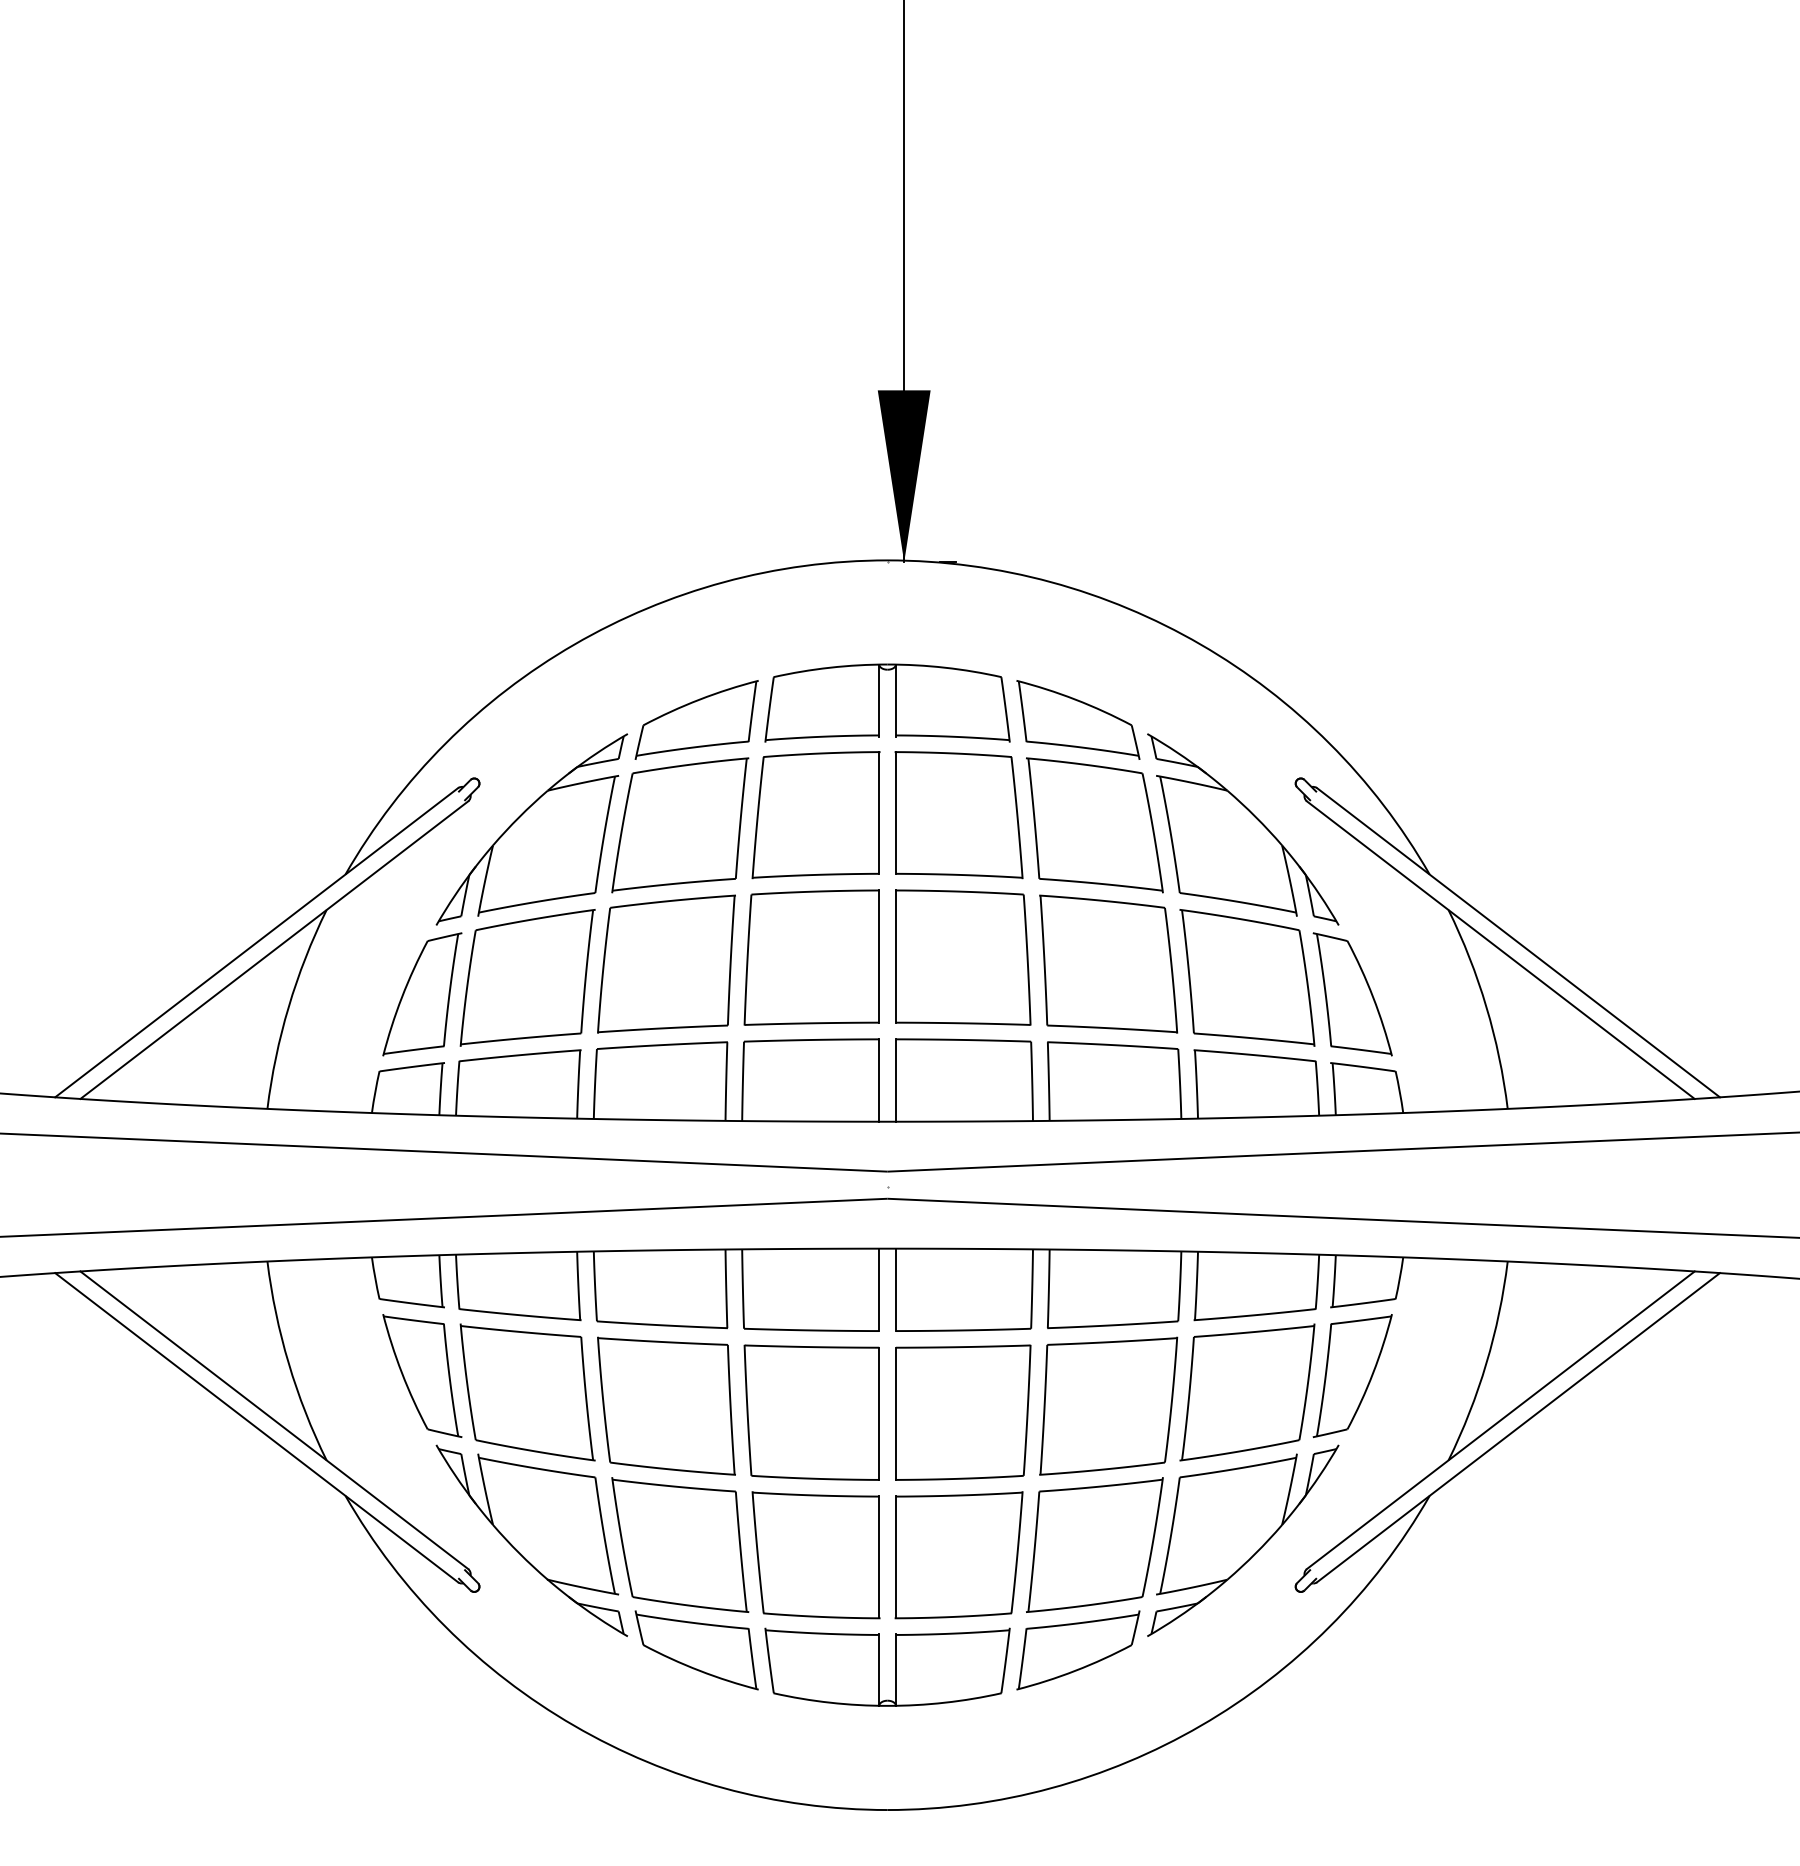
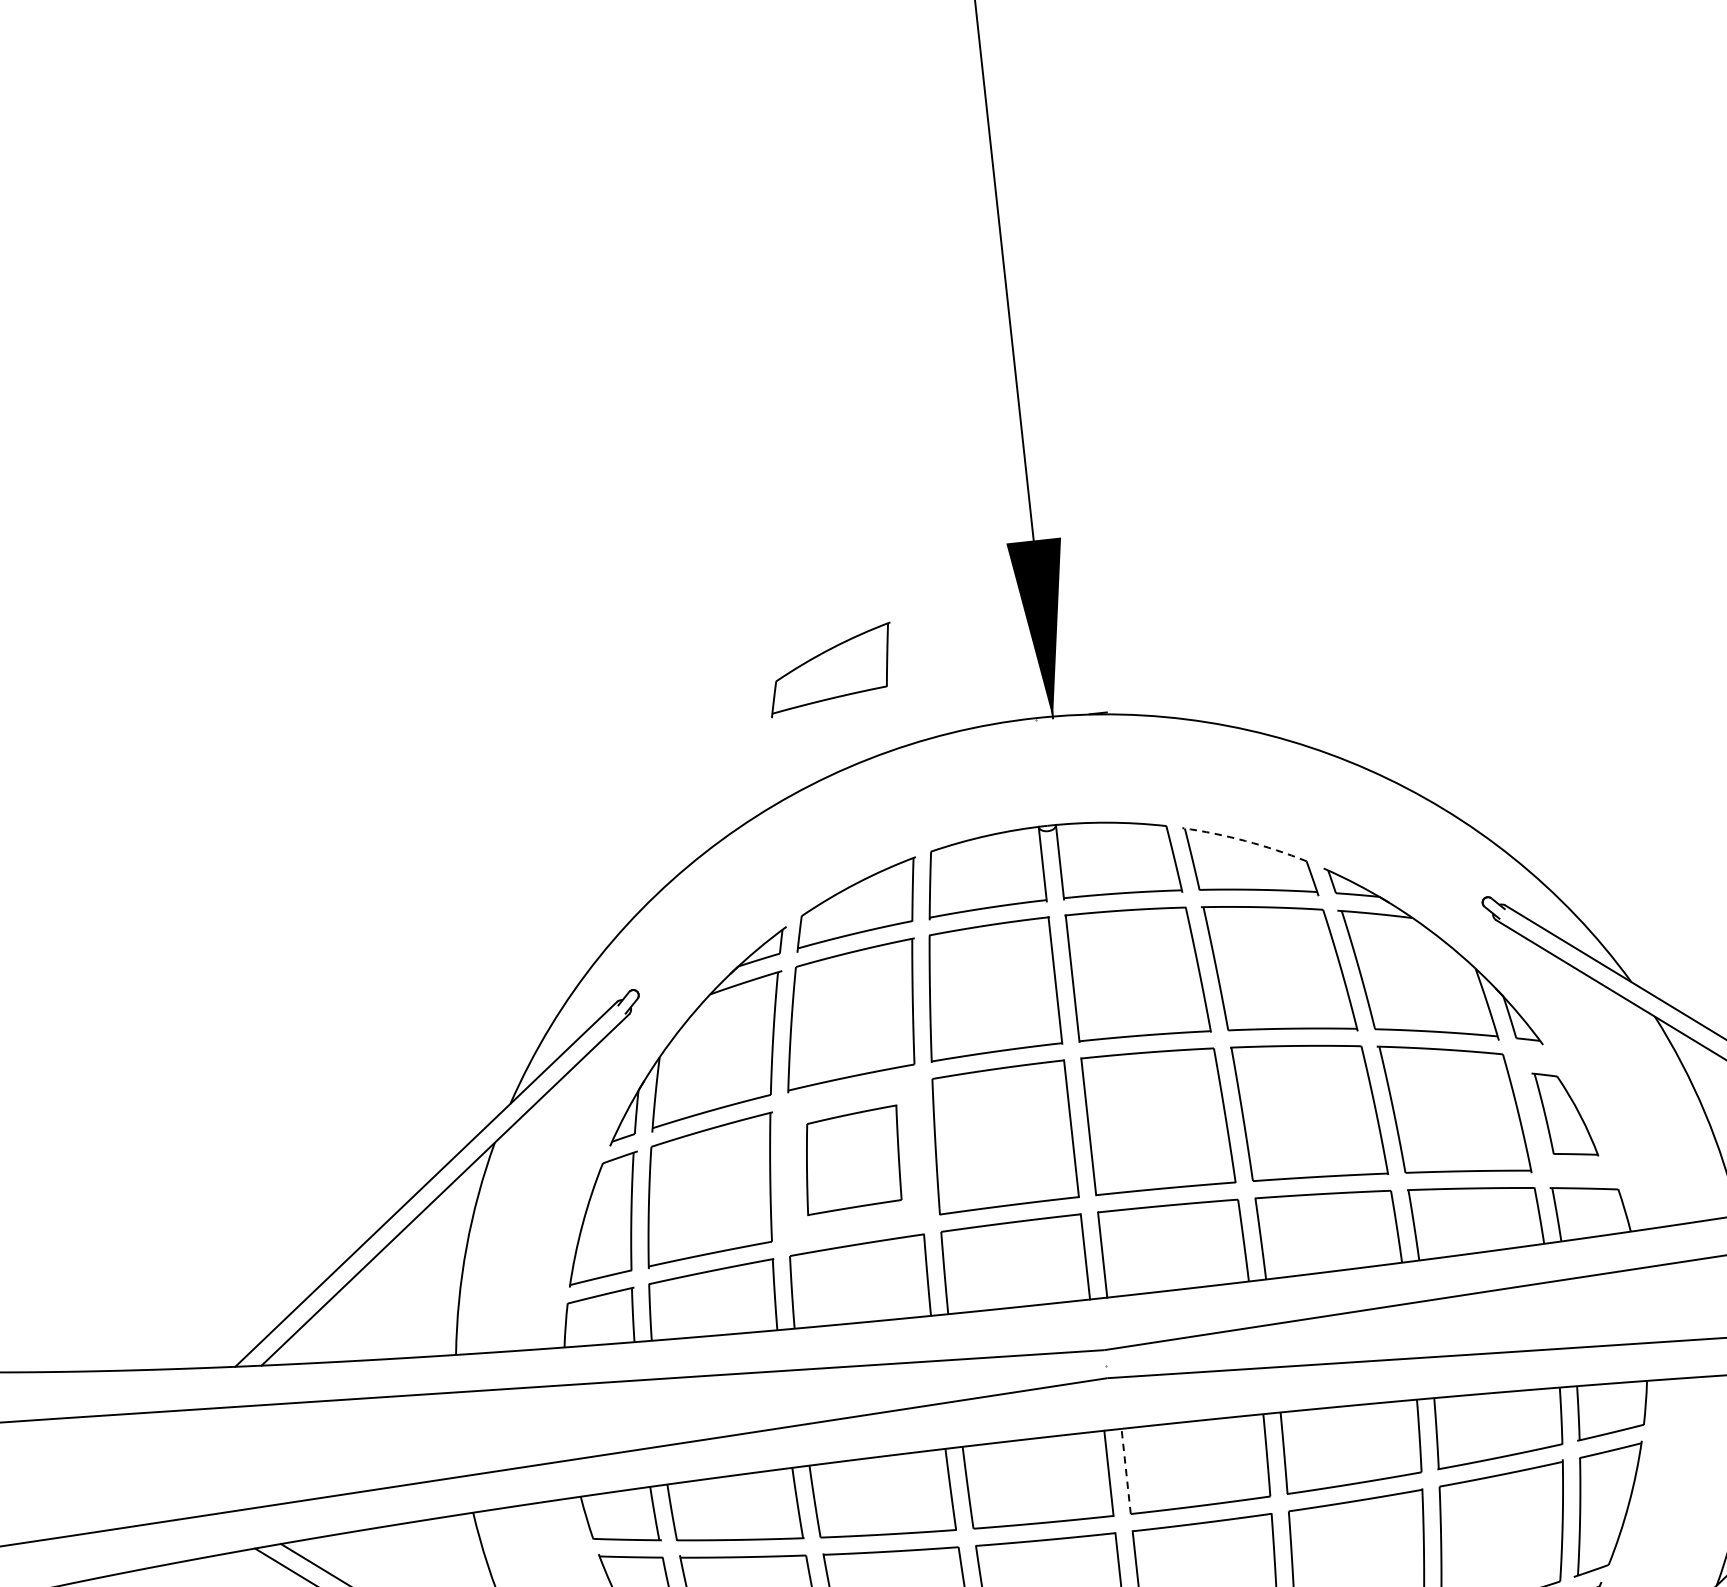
part: (696, 492) -> (830, 669), added
arc: (1075, 699) -> (1245, 840), solid -> dashed
part: (666, 963) -> (852, 1159), size x0.7
part: (1352, 994) -> (1565, 1114), size x0.7
line: (895, 1289) -> (1125, 1471), solid -> dashed

